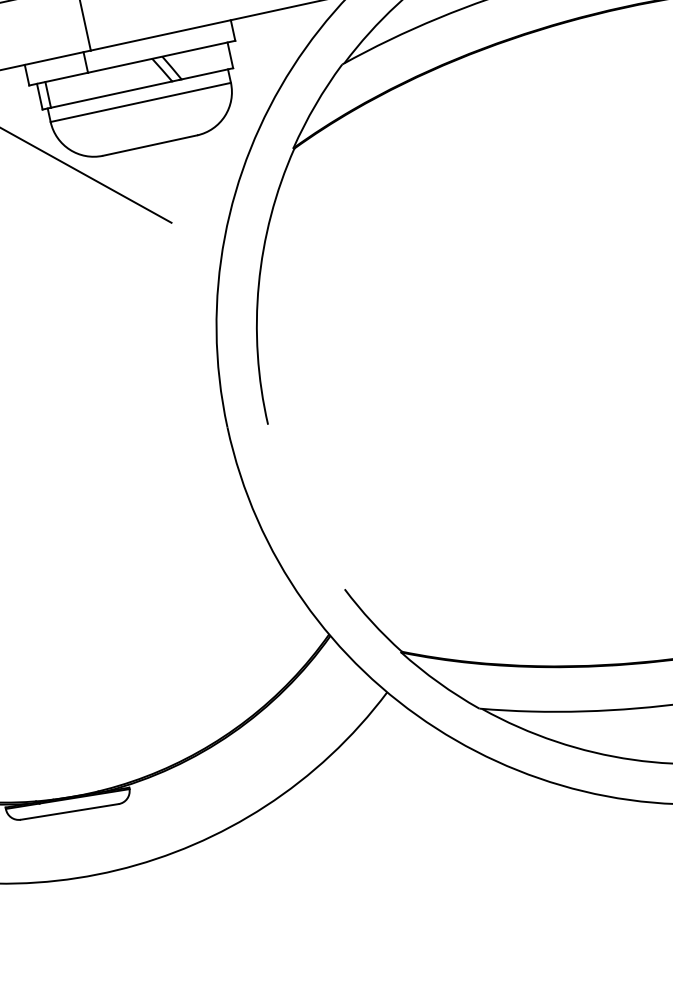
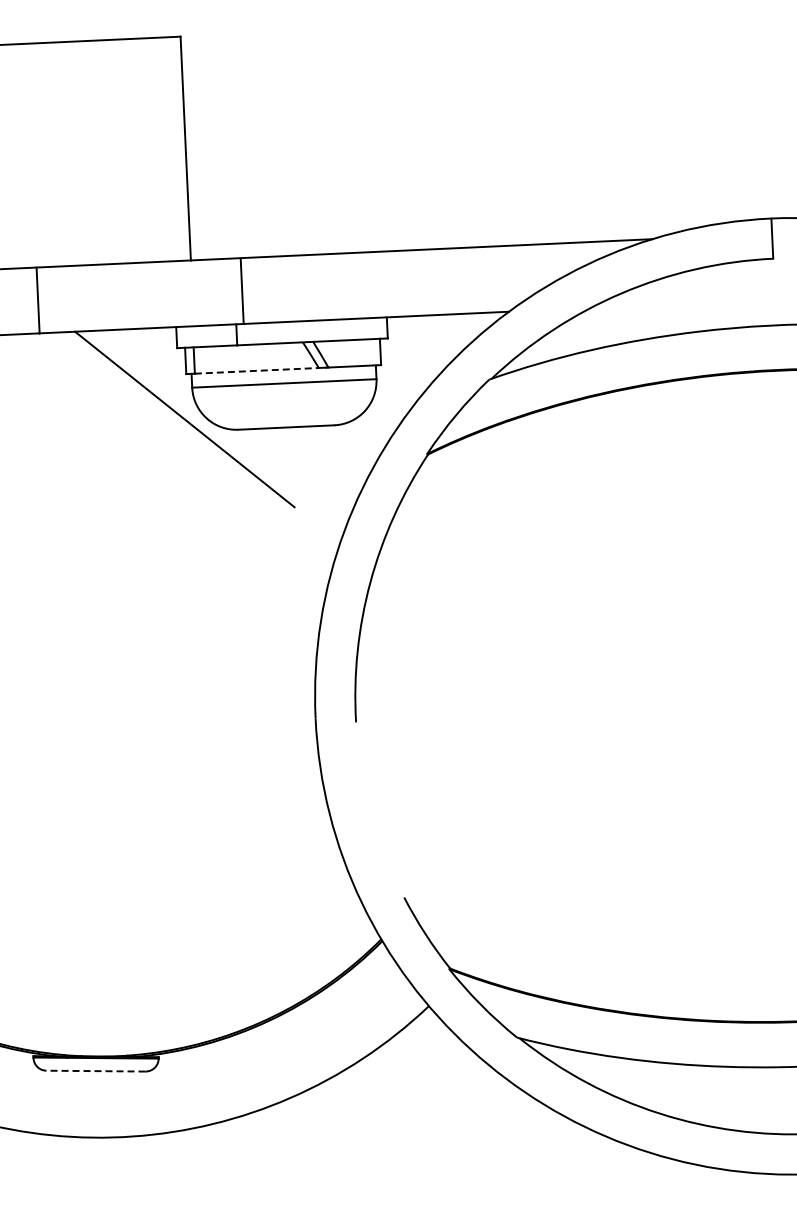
line: (112, 94) -> (257, 370), solid -> dashed
line: (69, 812) -> (95, 1071), solid -> dashed

